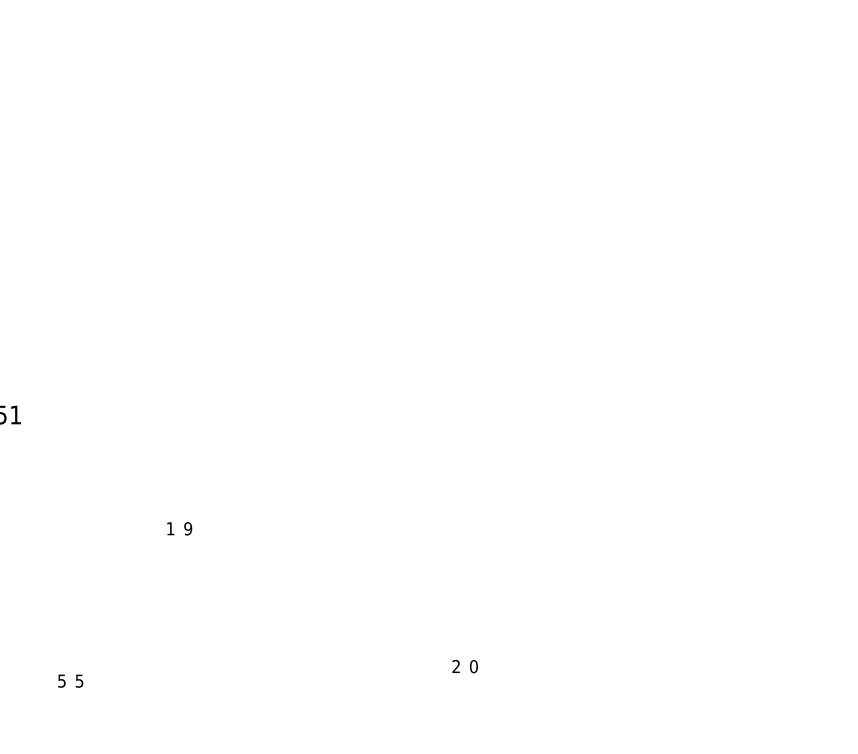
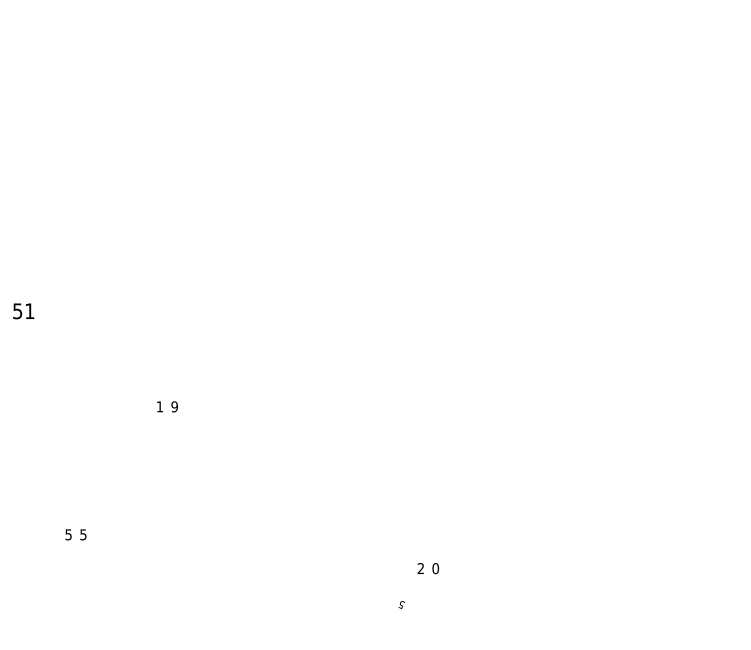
text: (465, 666) -> (428, 568), moved

